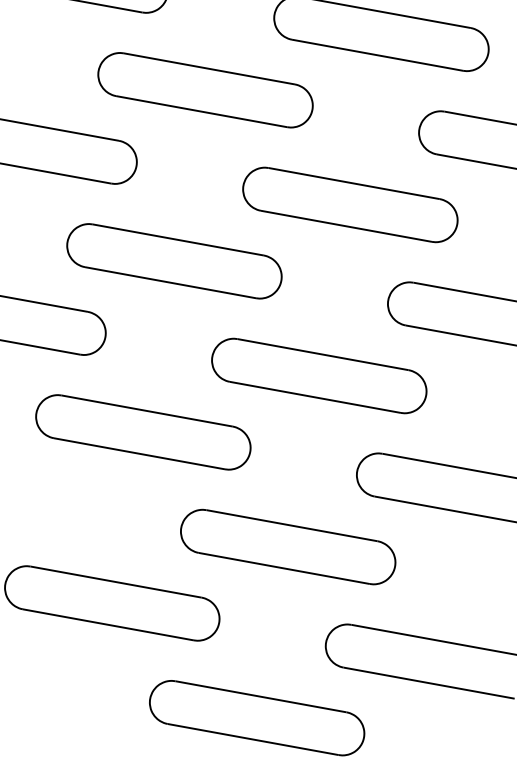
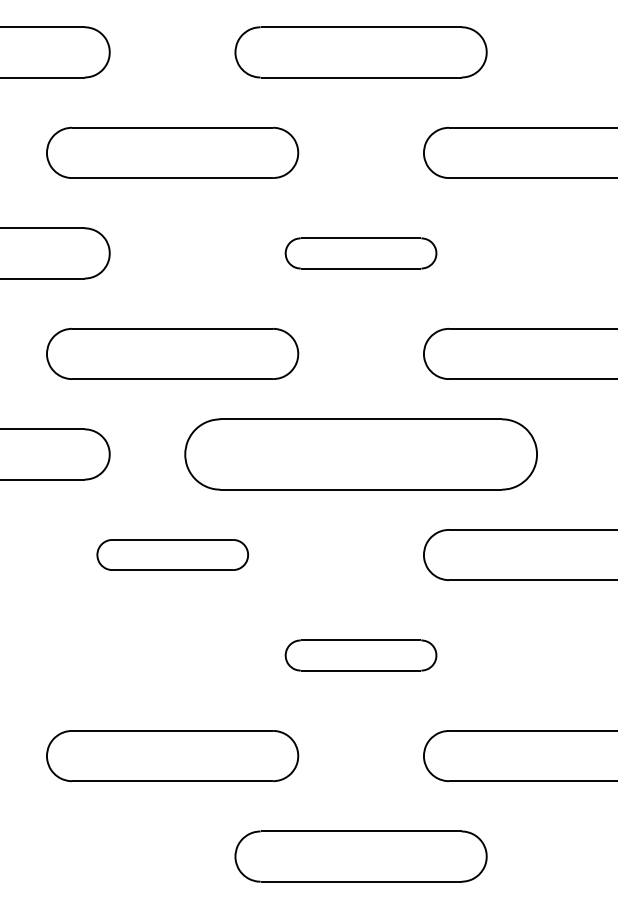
part: (349, 204) -> (360, 253), size x0.6
part: (318, 375) -> (360, 454), size x1.4
part: (143, 431) -> (172, 554), size x0.6
part: (287, 546) -> (360, 655), size x0.6

